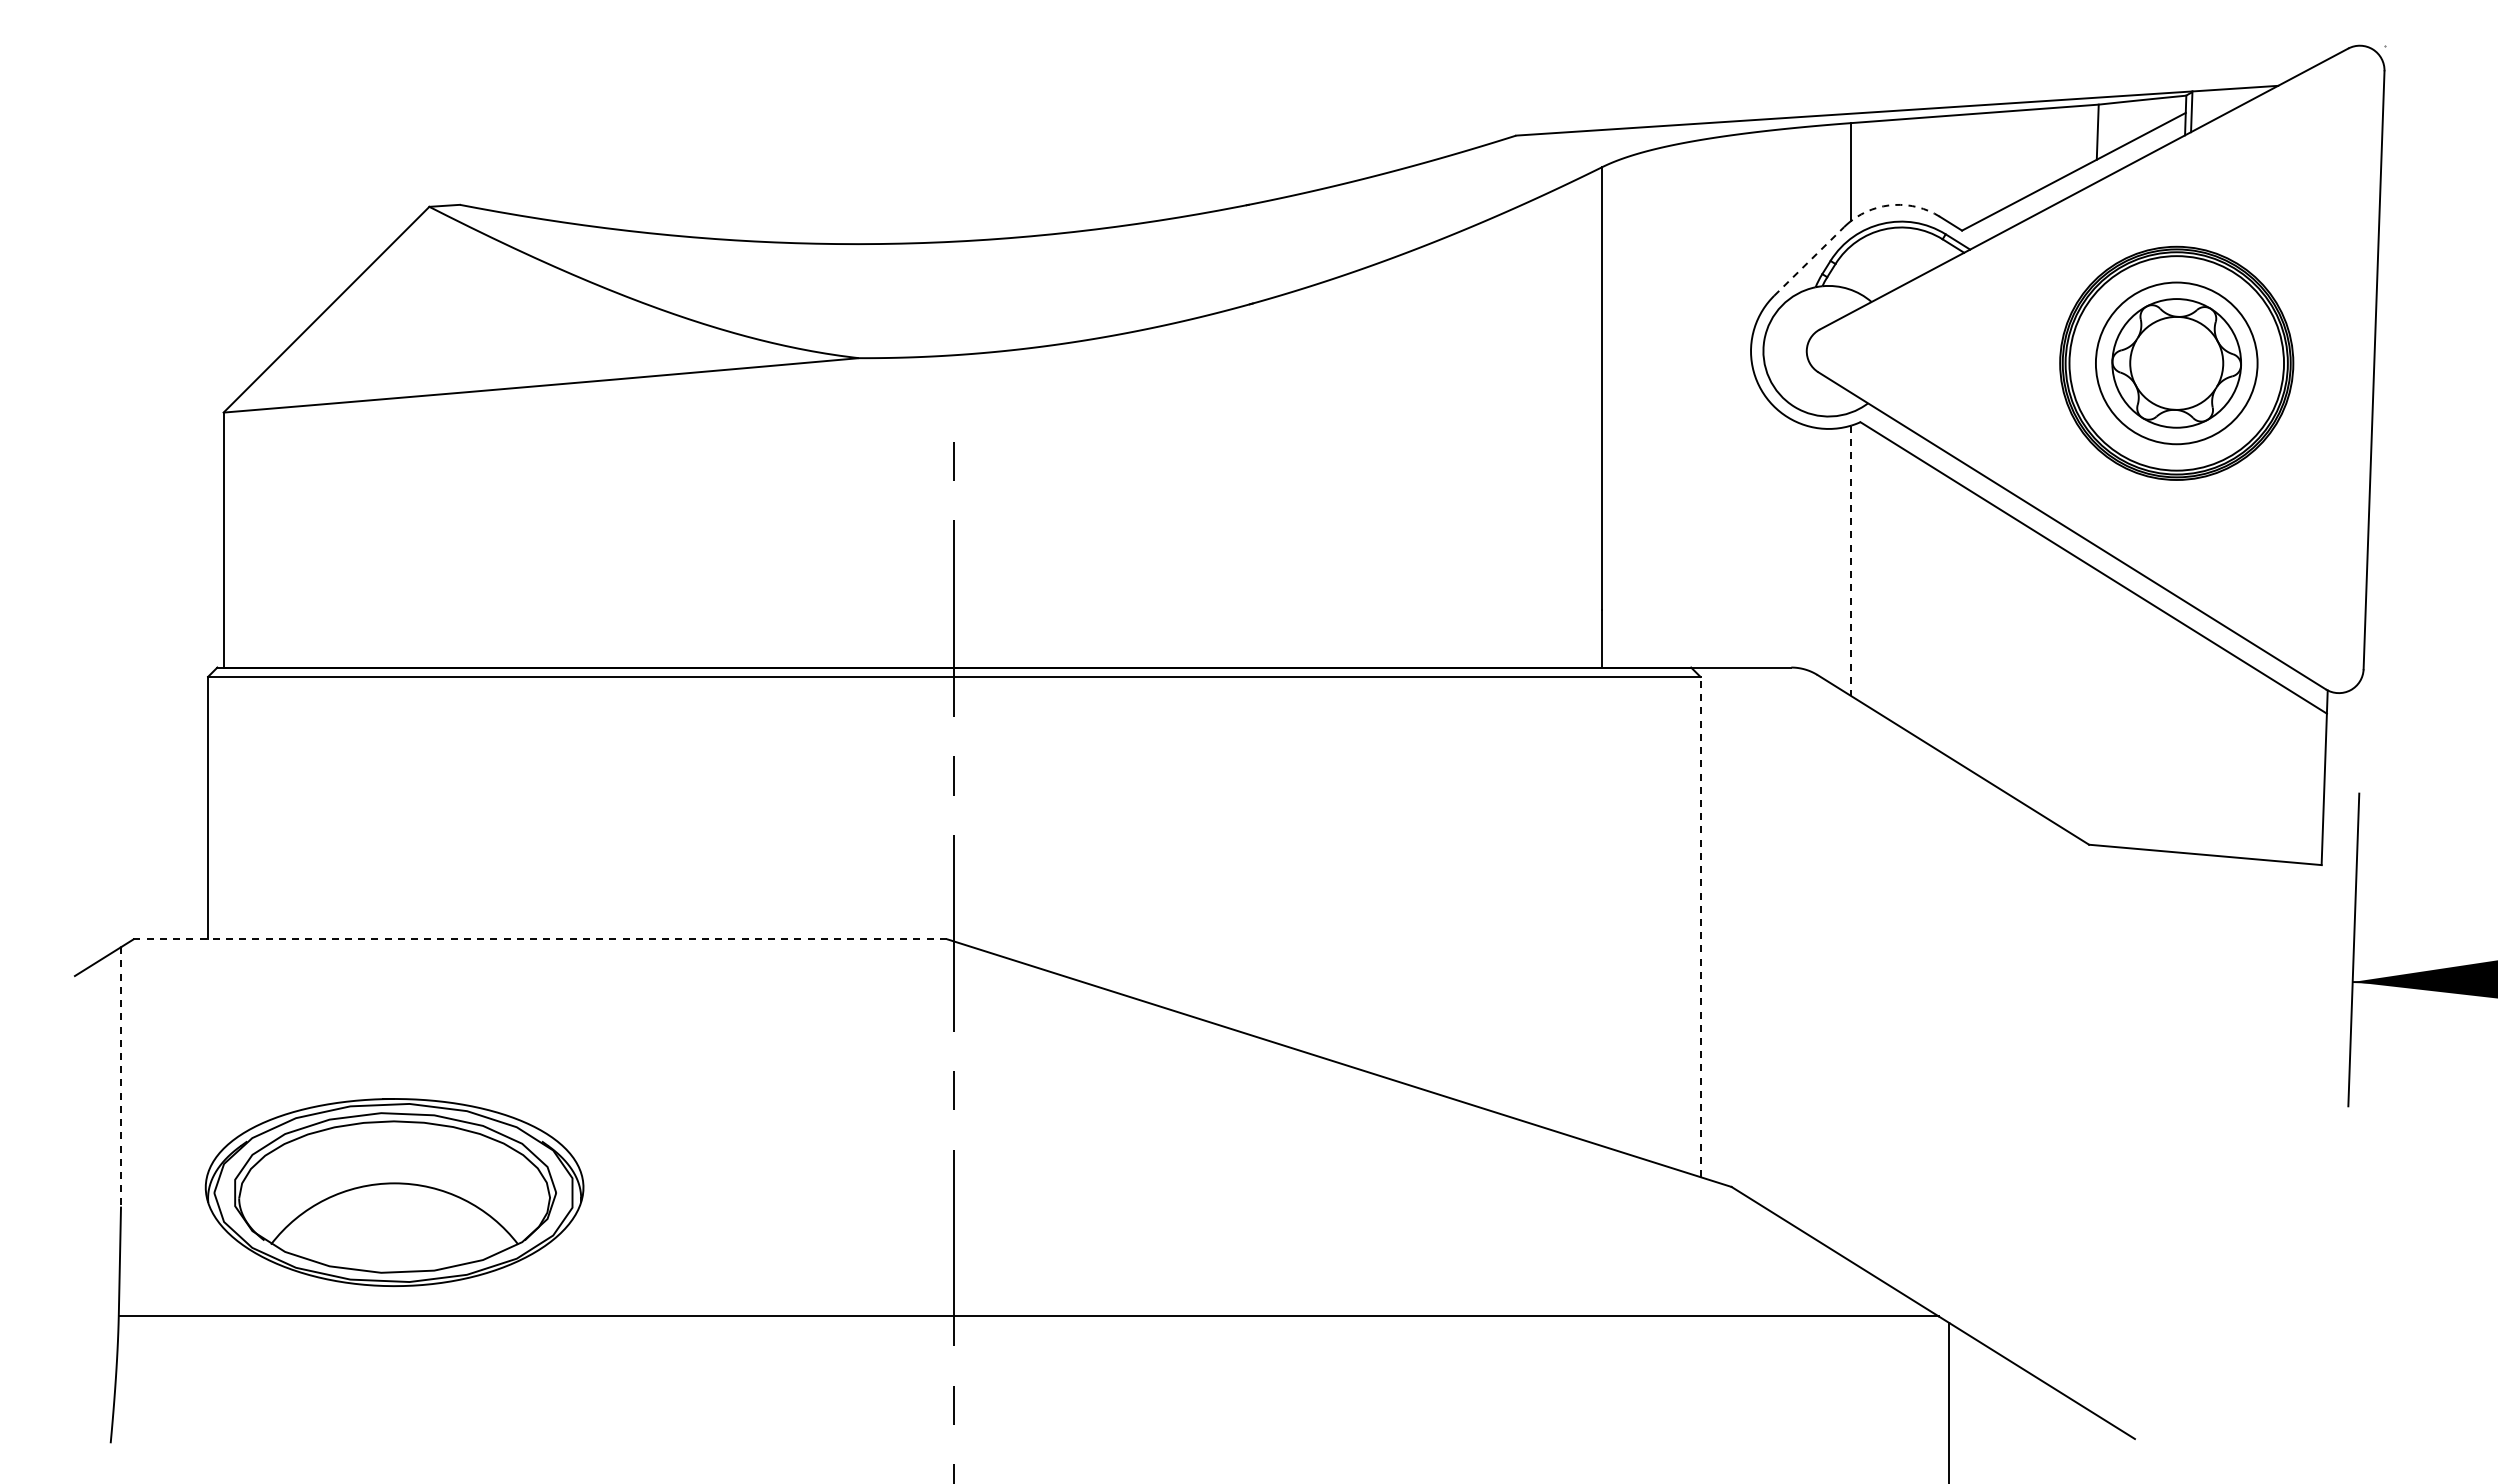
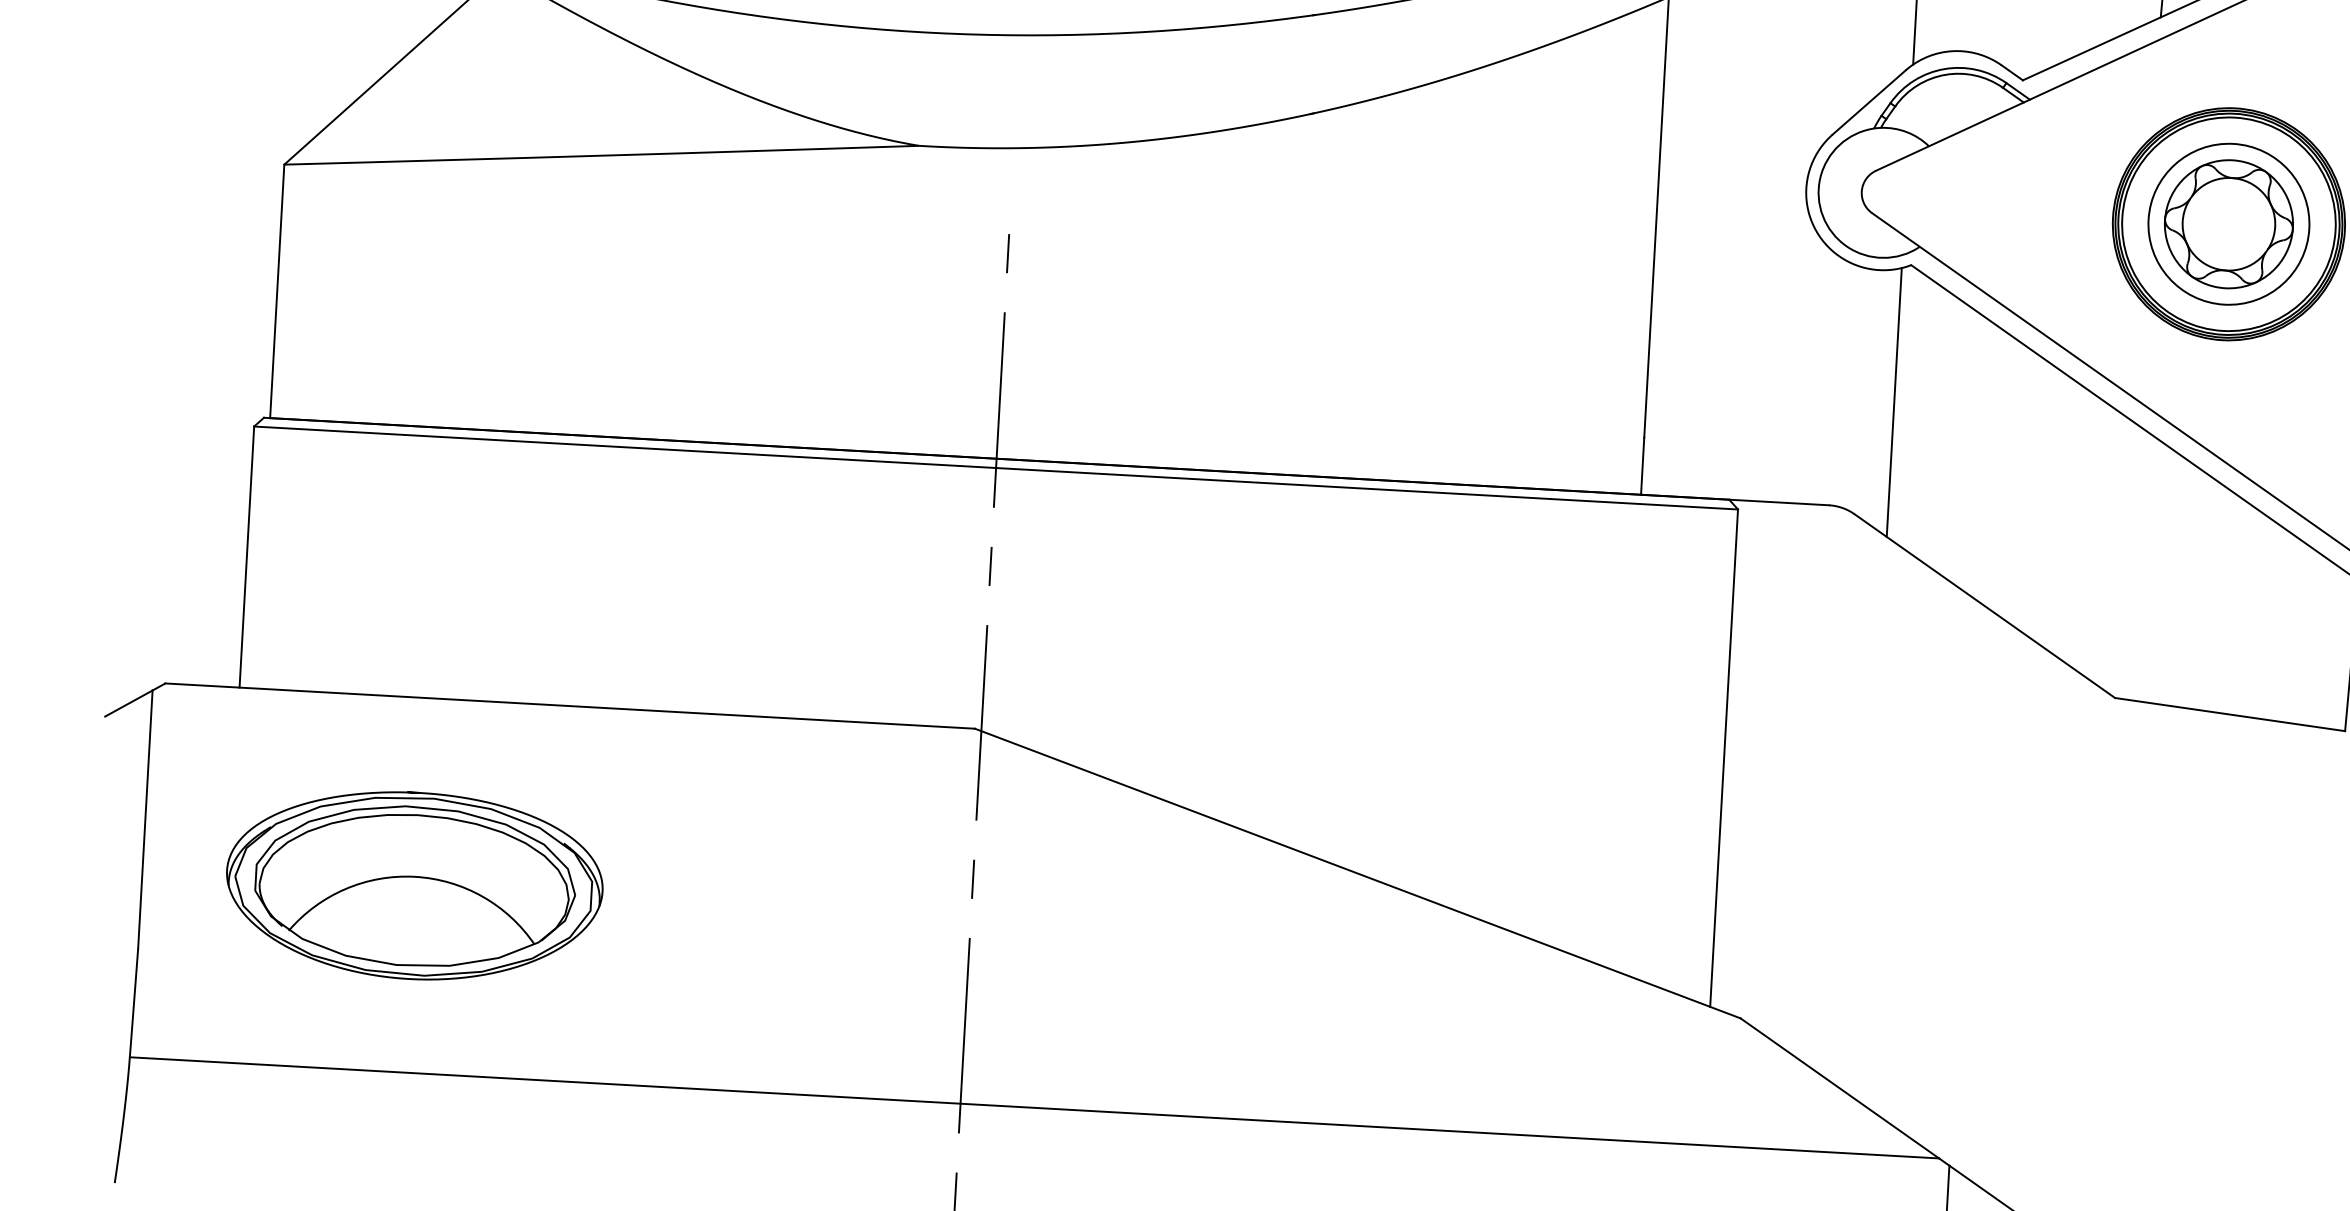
arc: (1894, 204) -> (1957, 50), dashed -> solid
line: (1809, 261) -> (1869, 102), dashed -> solid
line: (1851, 561) -> (1894, 403), dashed -> solid
line: (1700, 926) -> (1724, 757), dashed -> solid
line: (541, 939) -> (571, 706), dashed -> solid
line: (121, 1076) -> (145, 819), dashed -> solid
part: (394, 1192) -> (414, 885), moved

